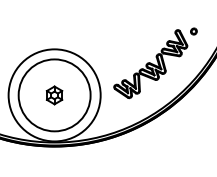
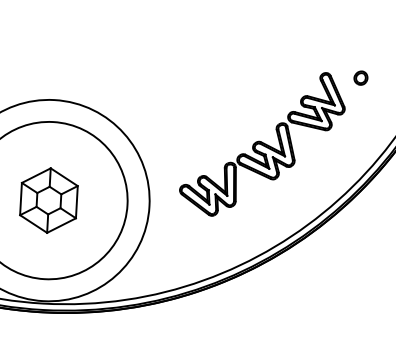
part: (54, 95) -> (48, 200), size x1.67

